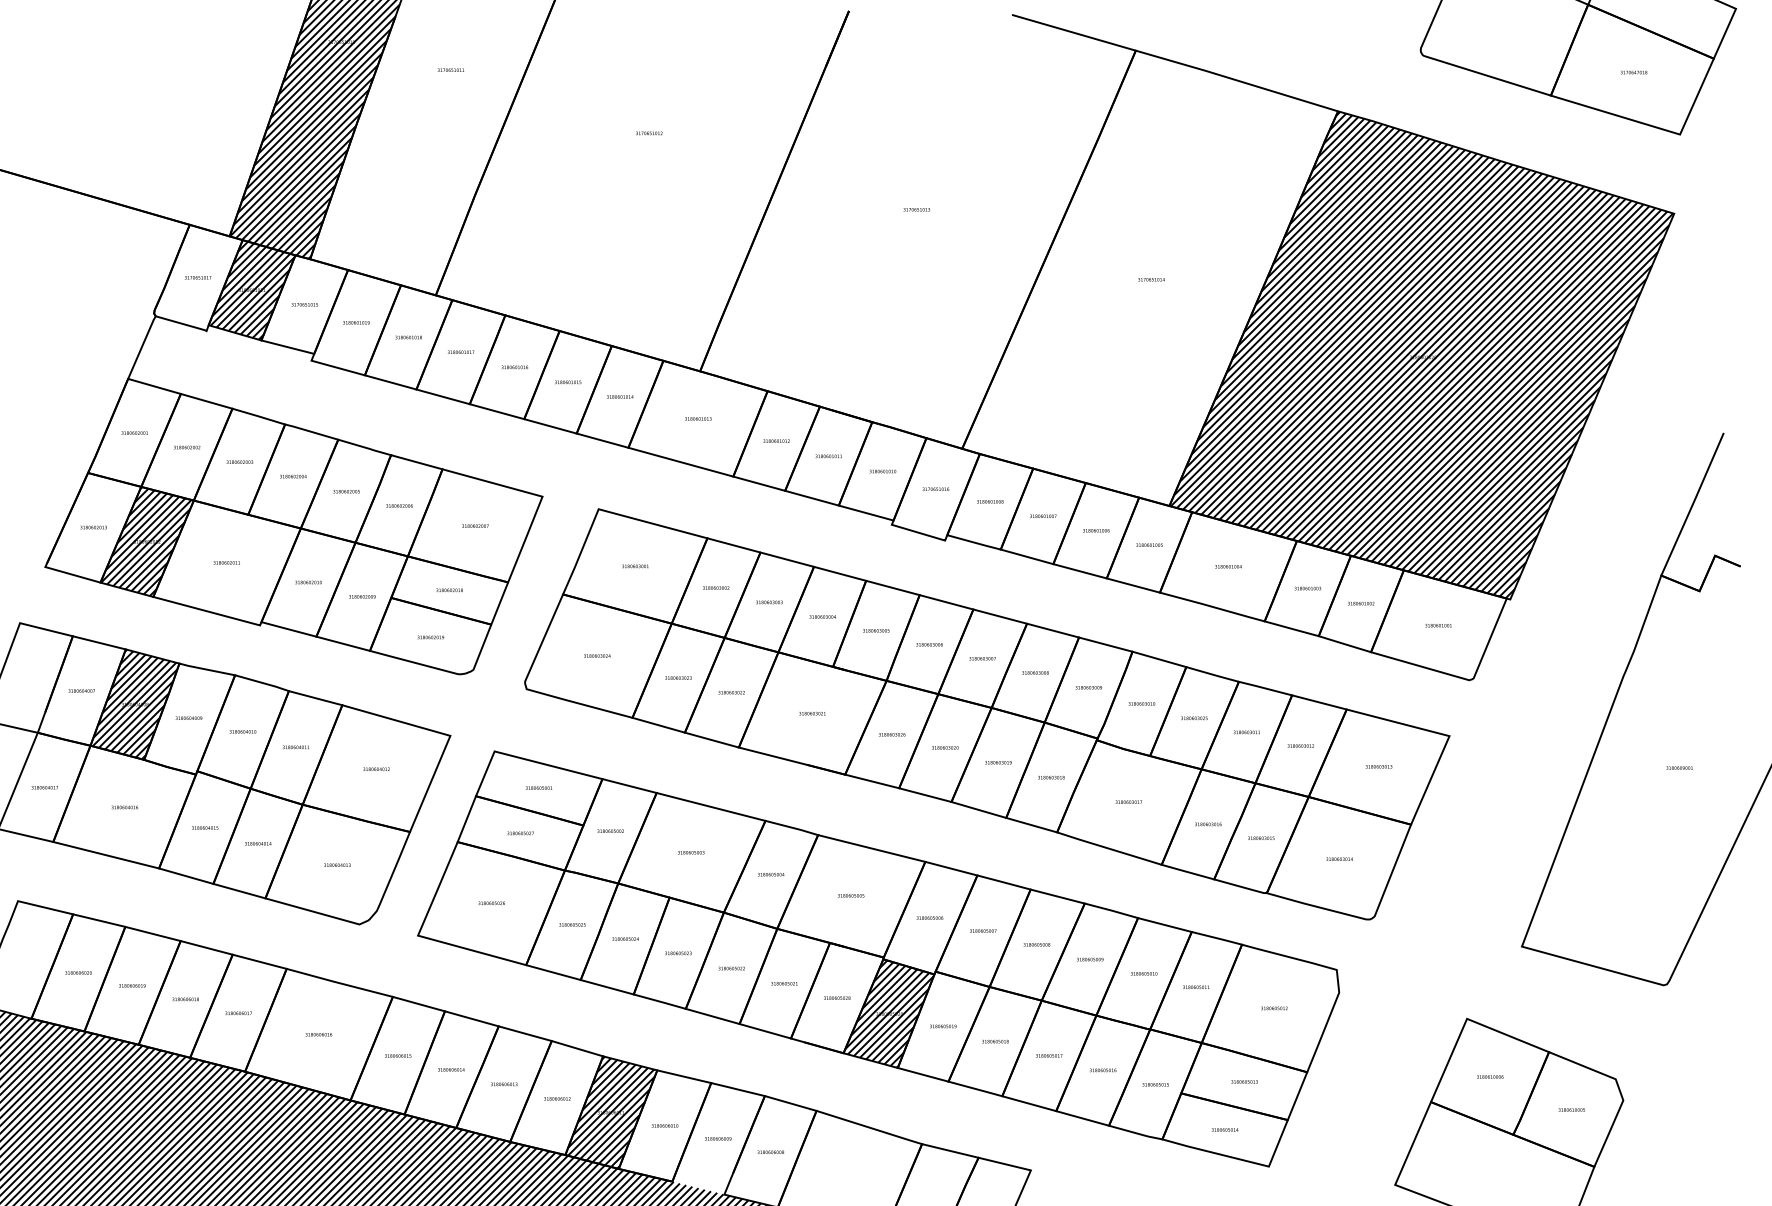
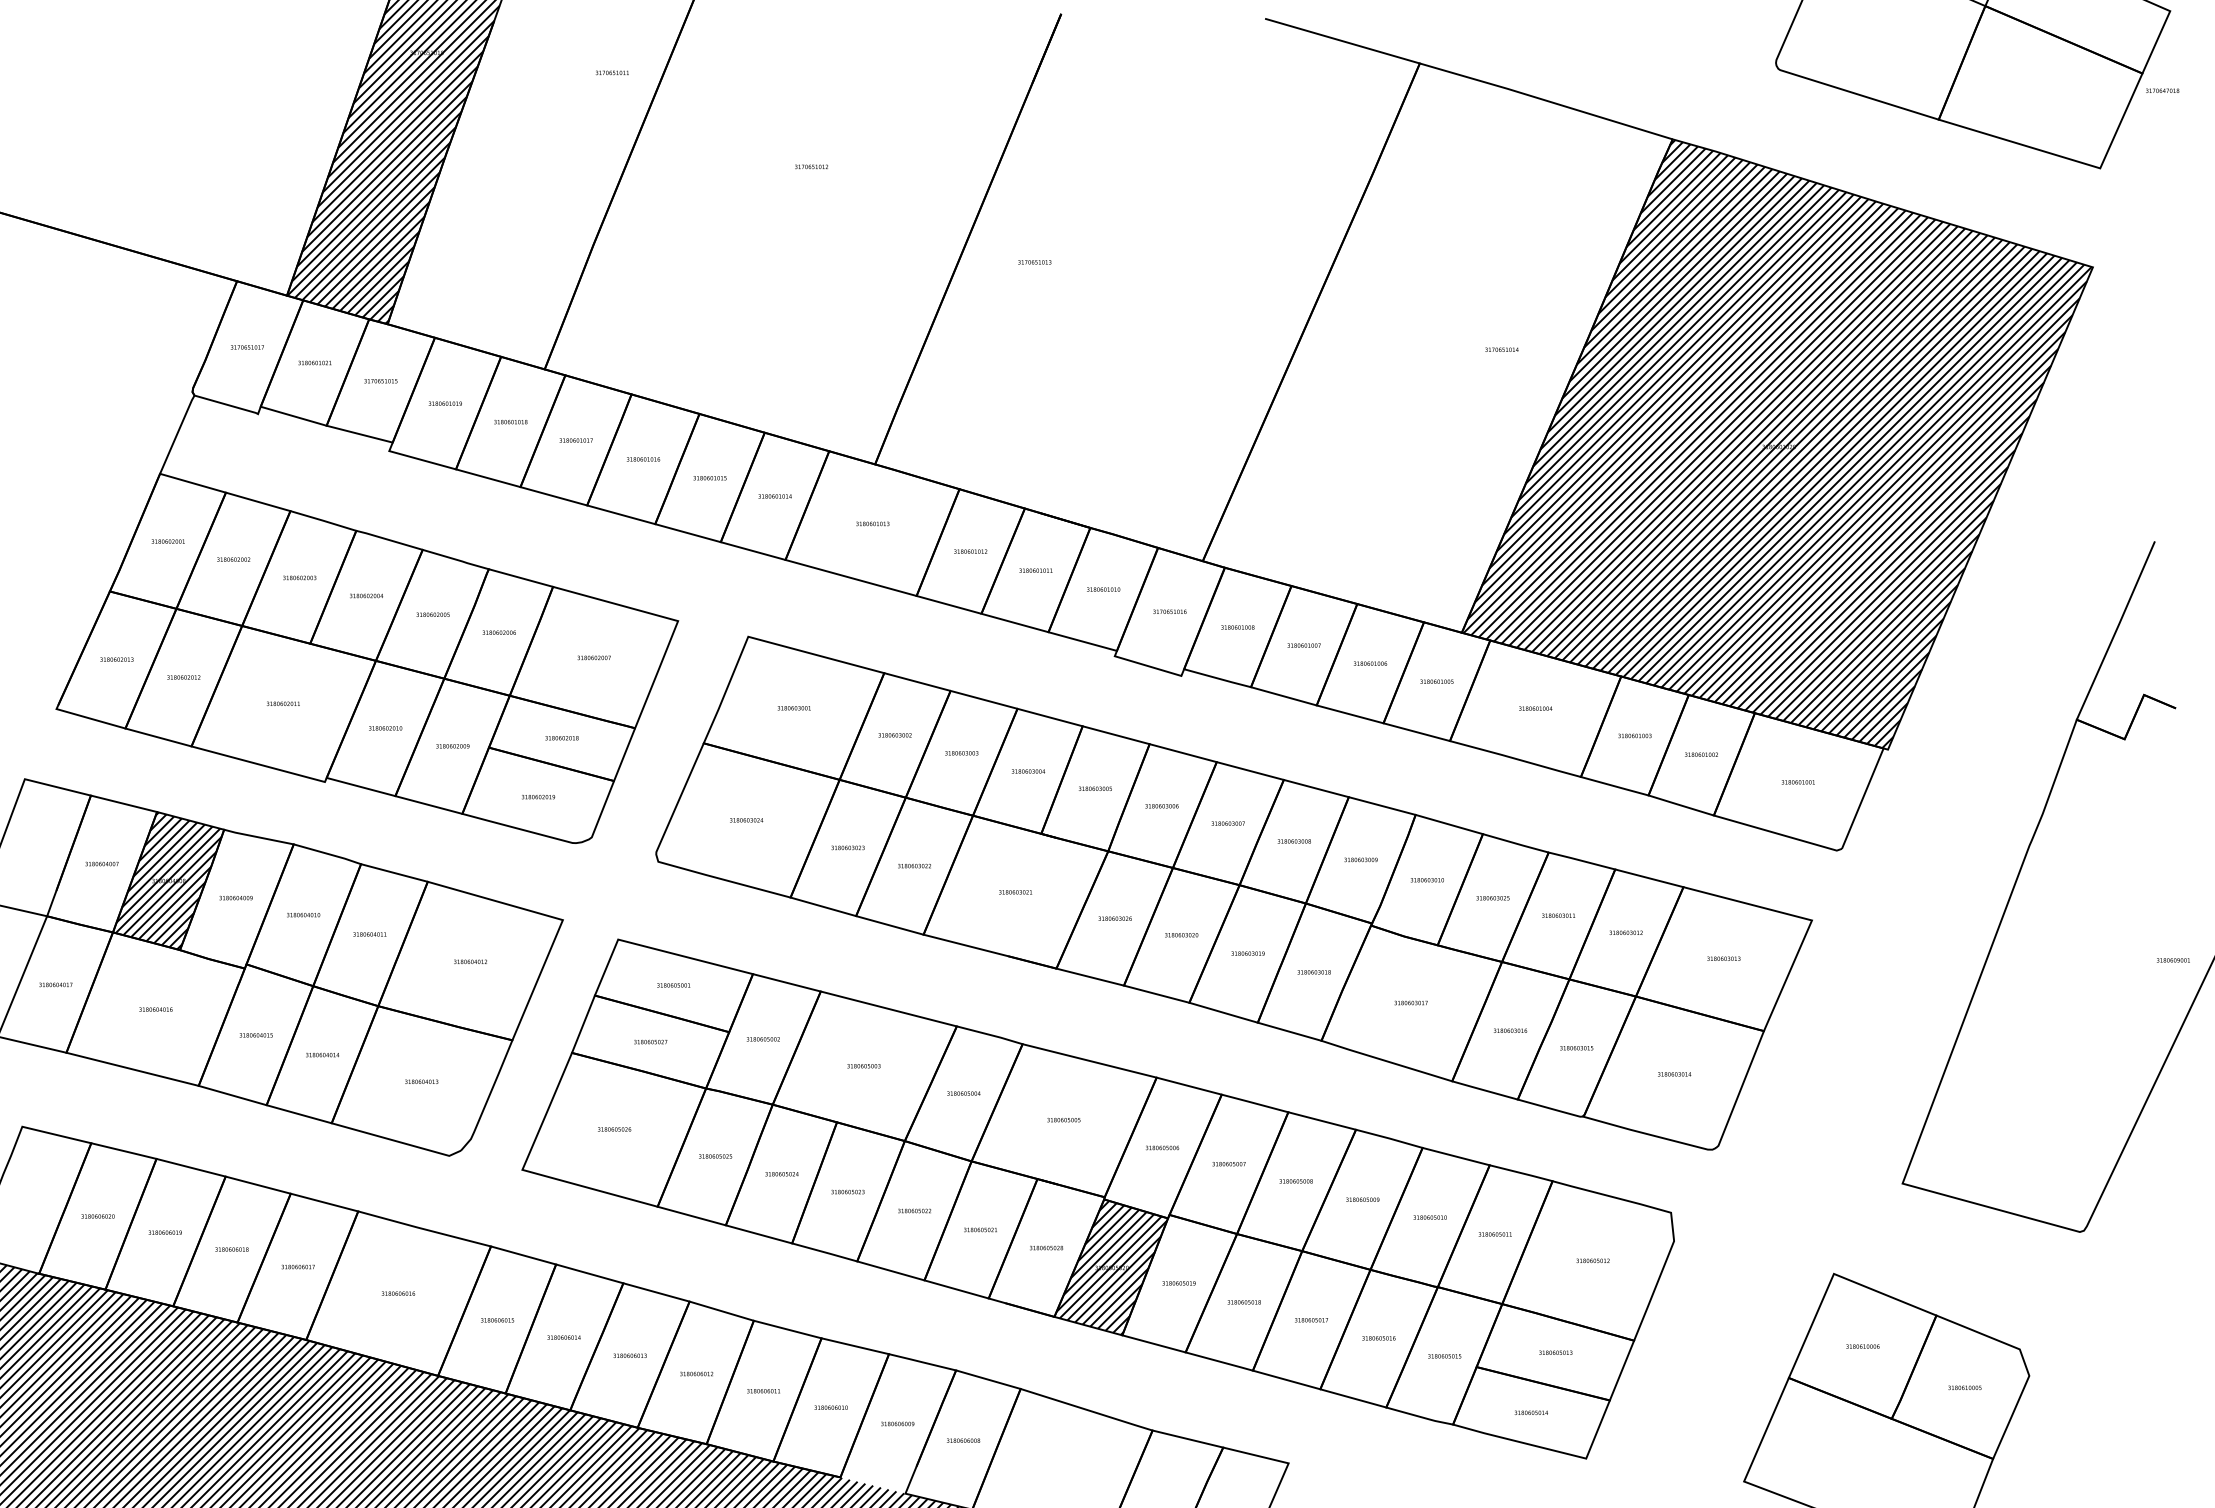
text: (450, 69) -> (611, 72), moved
text: (1634, 72) -> (2163, 90), moved
text: (916, 209) -> (1034, 262), moved
text: (1151, 279) -> (1501, 349), moved
hatch: (252, 290) -> (315, 363), removed
hatch: (146, 541) -> (182, 677), removed
text: (1679, 767) -> (2173, 959), moved
hatch: (611, 1112) -> (764, 1390), removed

